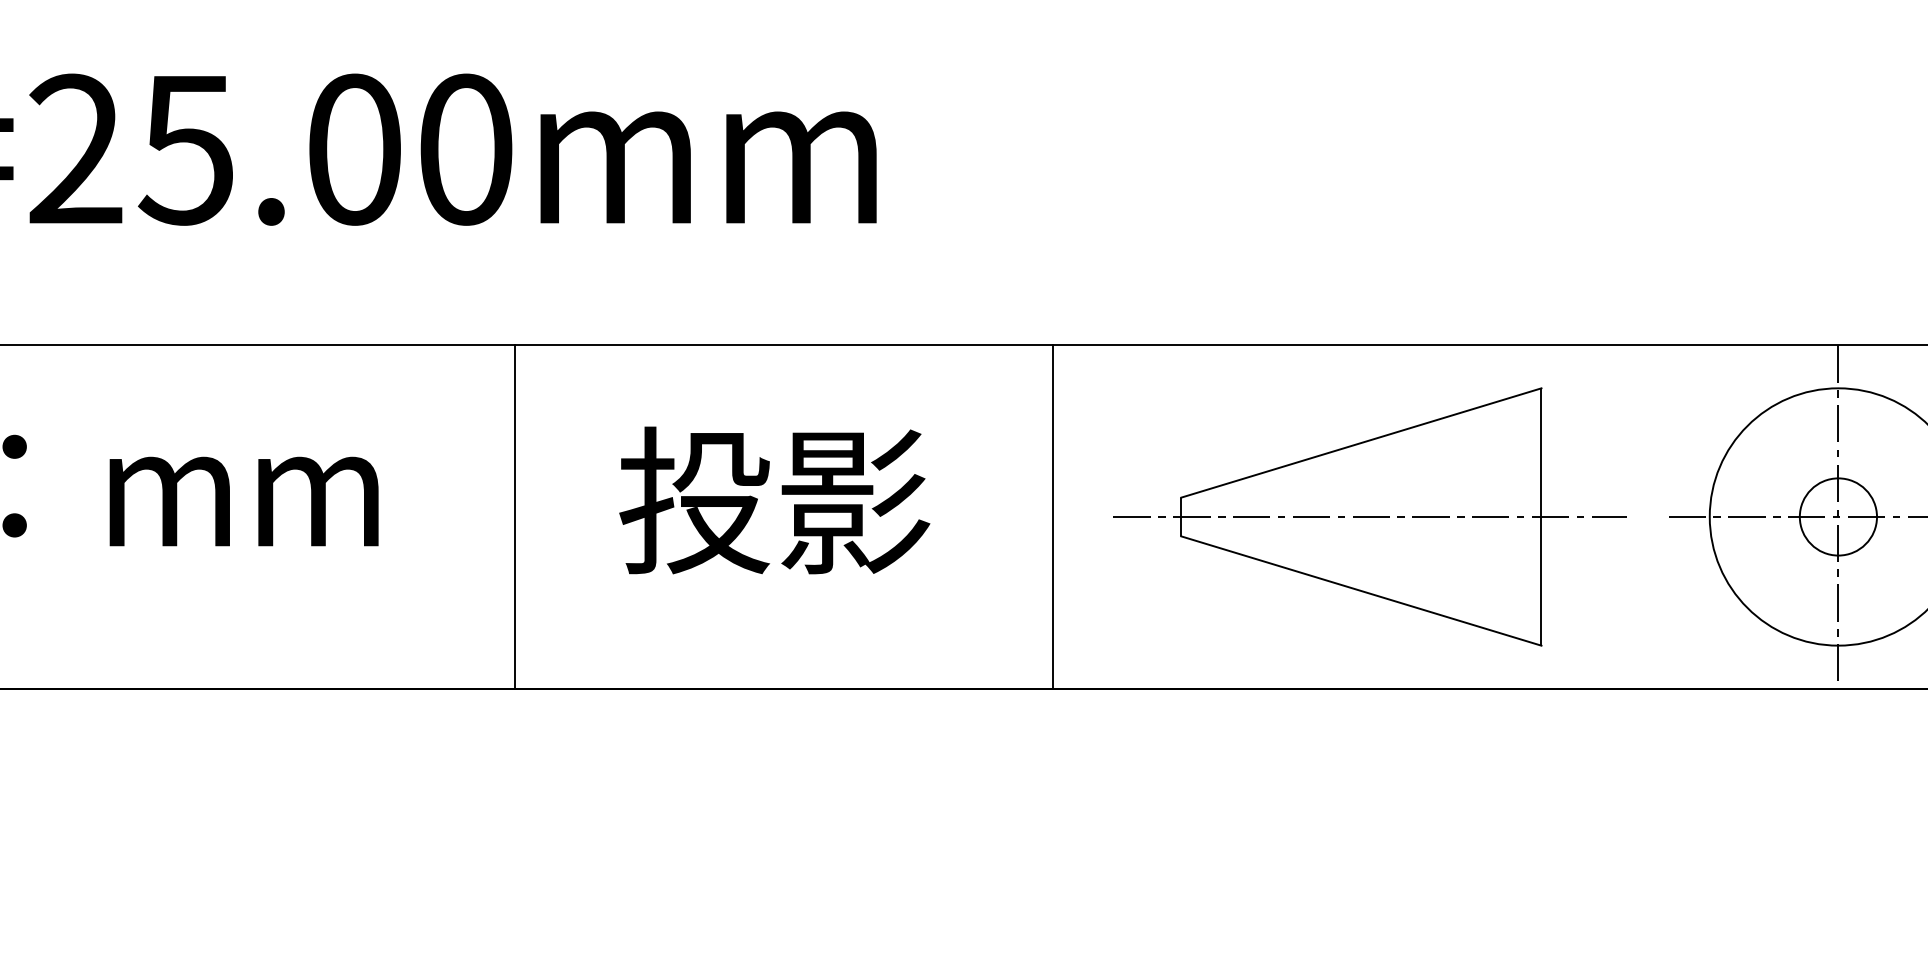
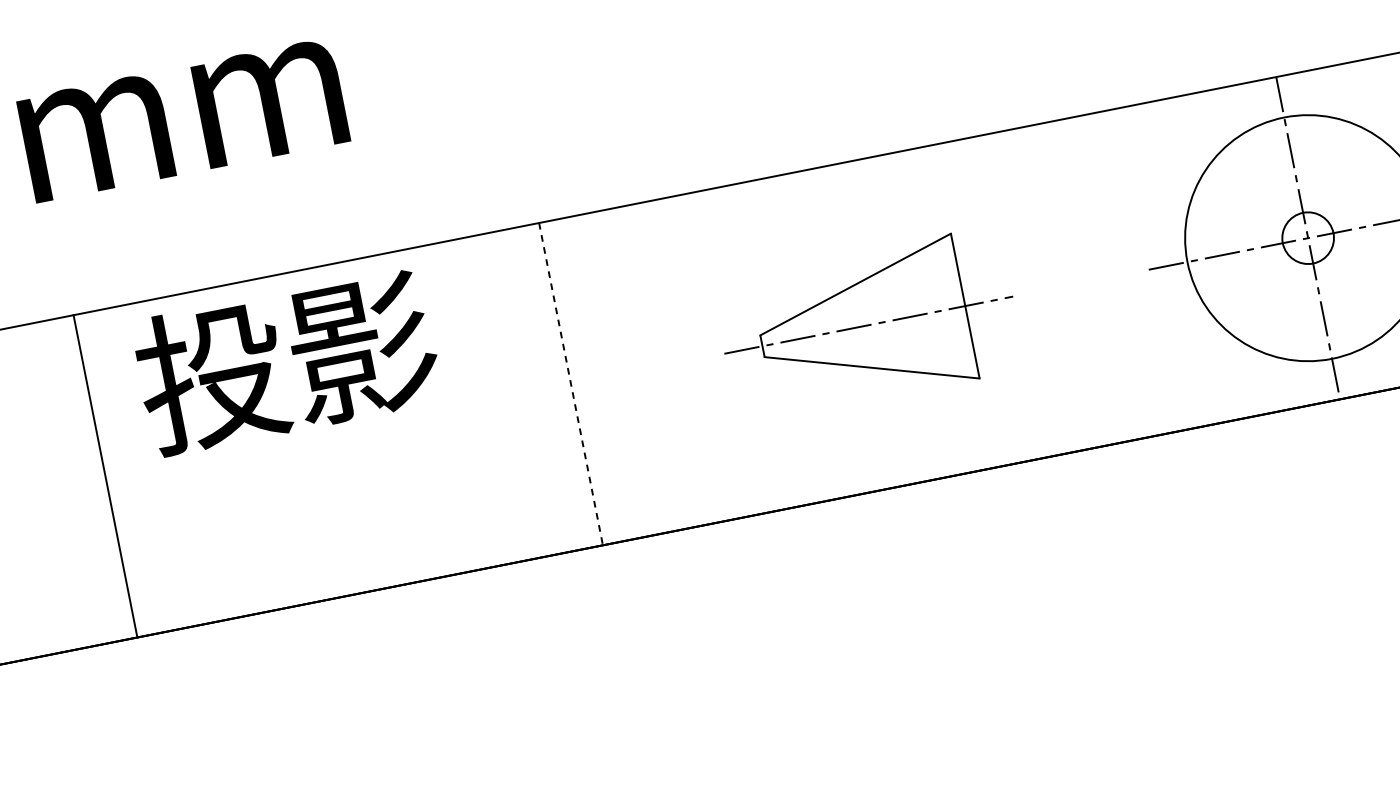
text: (774, 500) -> (286, 361), moved
line: (515, 516) -> (105, 475), moved
part: (1369, 516) -> (868, 324), size x0.6
circle: (1838, 516) -> (1308, 237), size x0.7
line: (1052, 517) -> (571, 384), solid -> dashed

